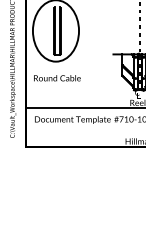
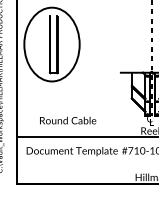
text: (57, 78) -> (68, 120), moved

